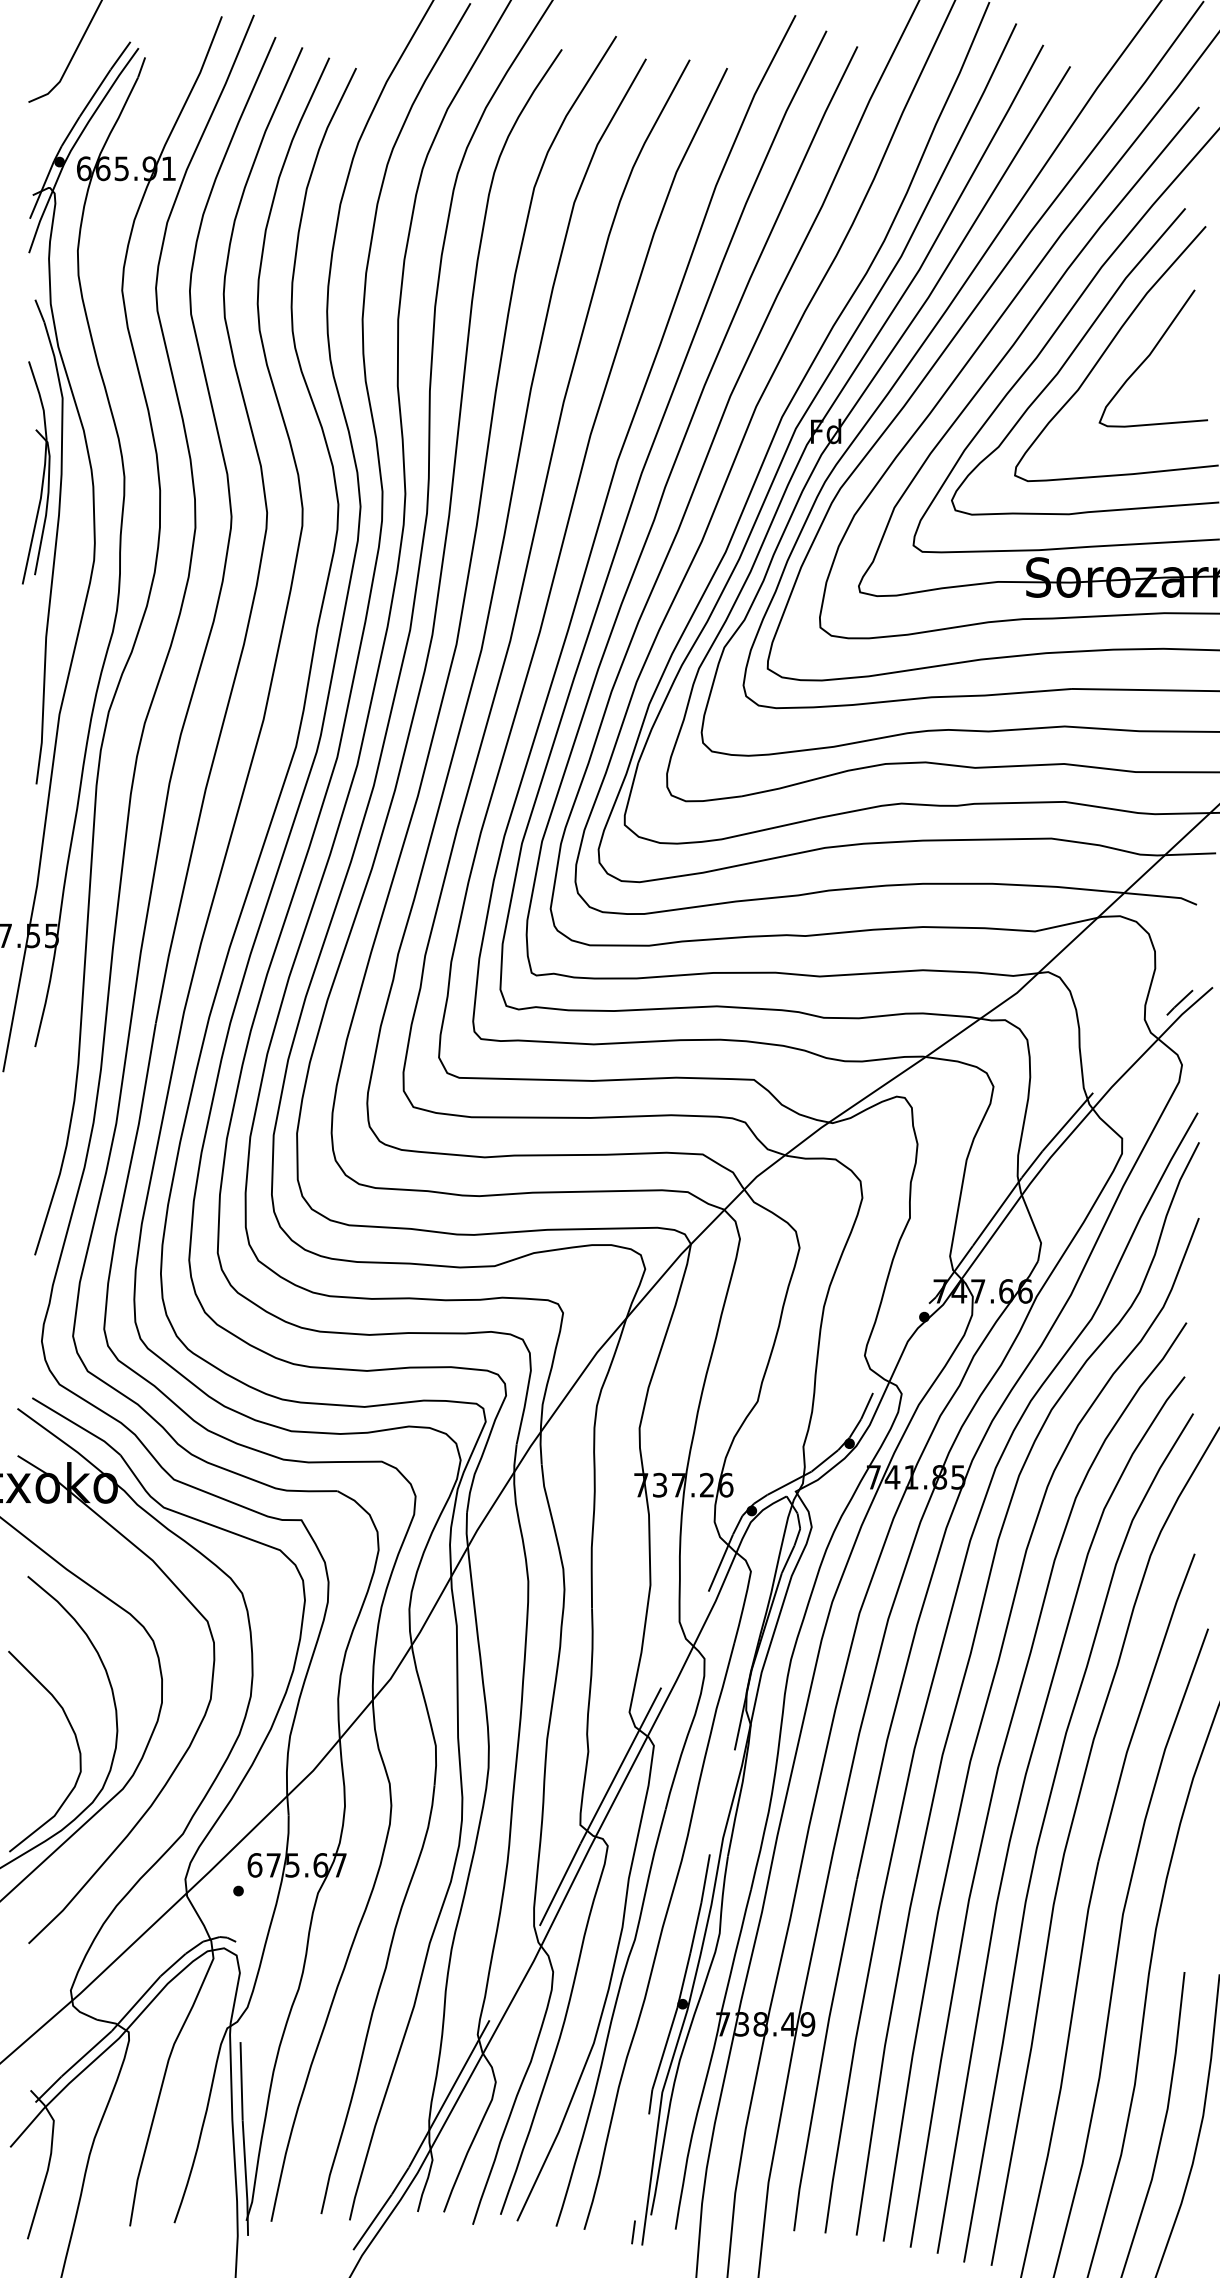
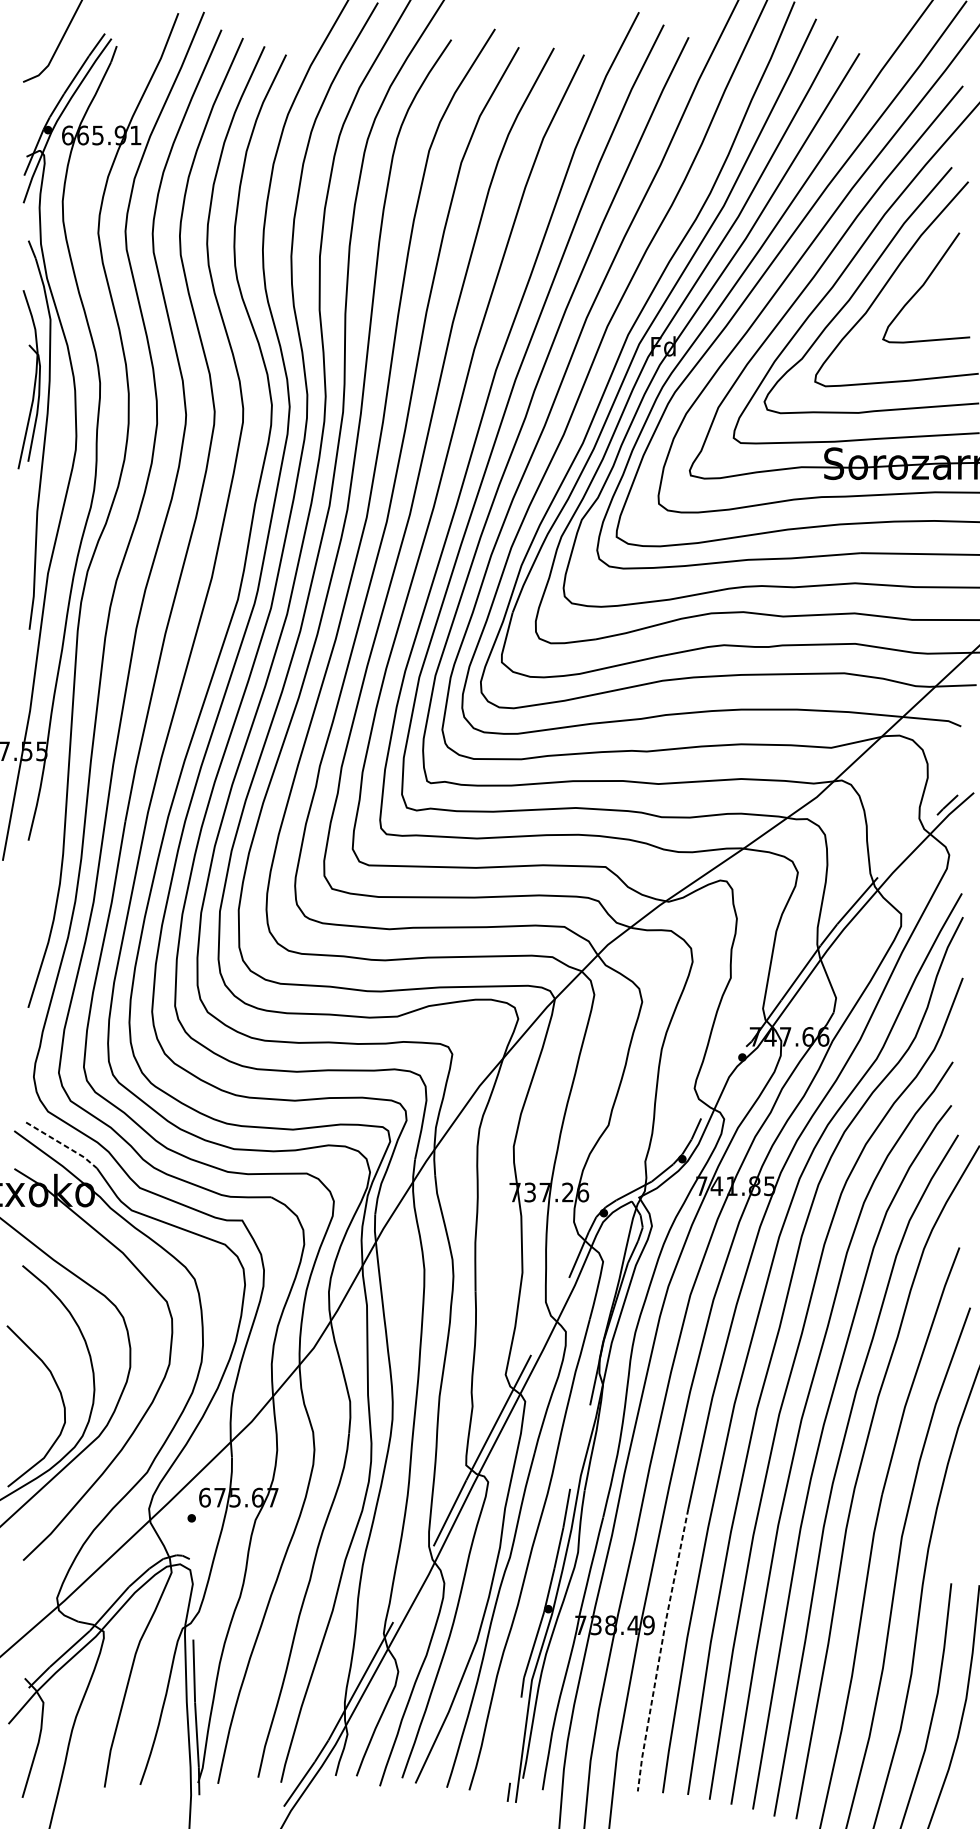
line: (78, 1425) -> (63, 1144), solid -> dashed
line: (822, 2055) -> (660, 1650), solid -> dashed

